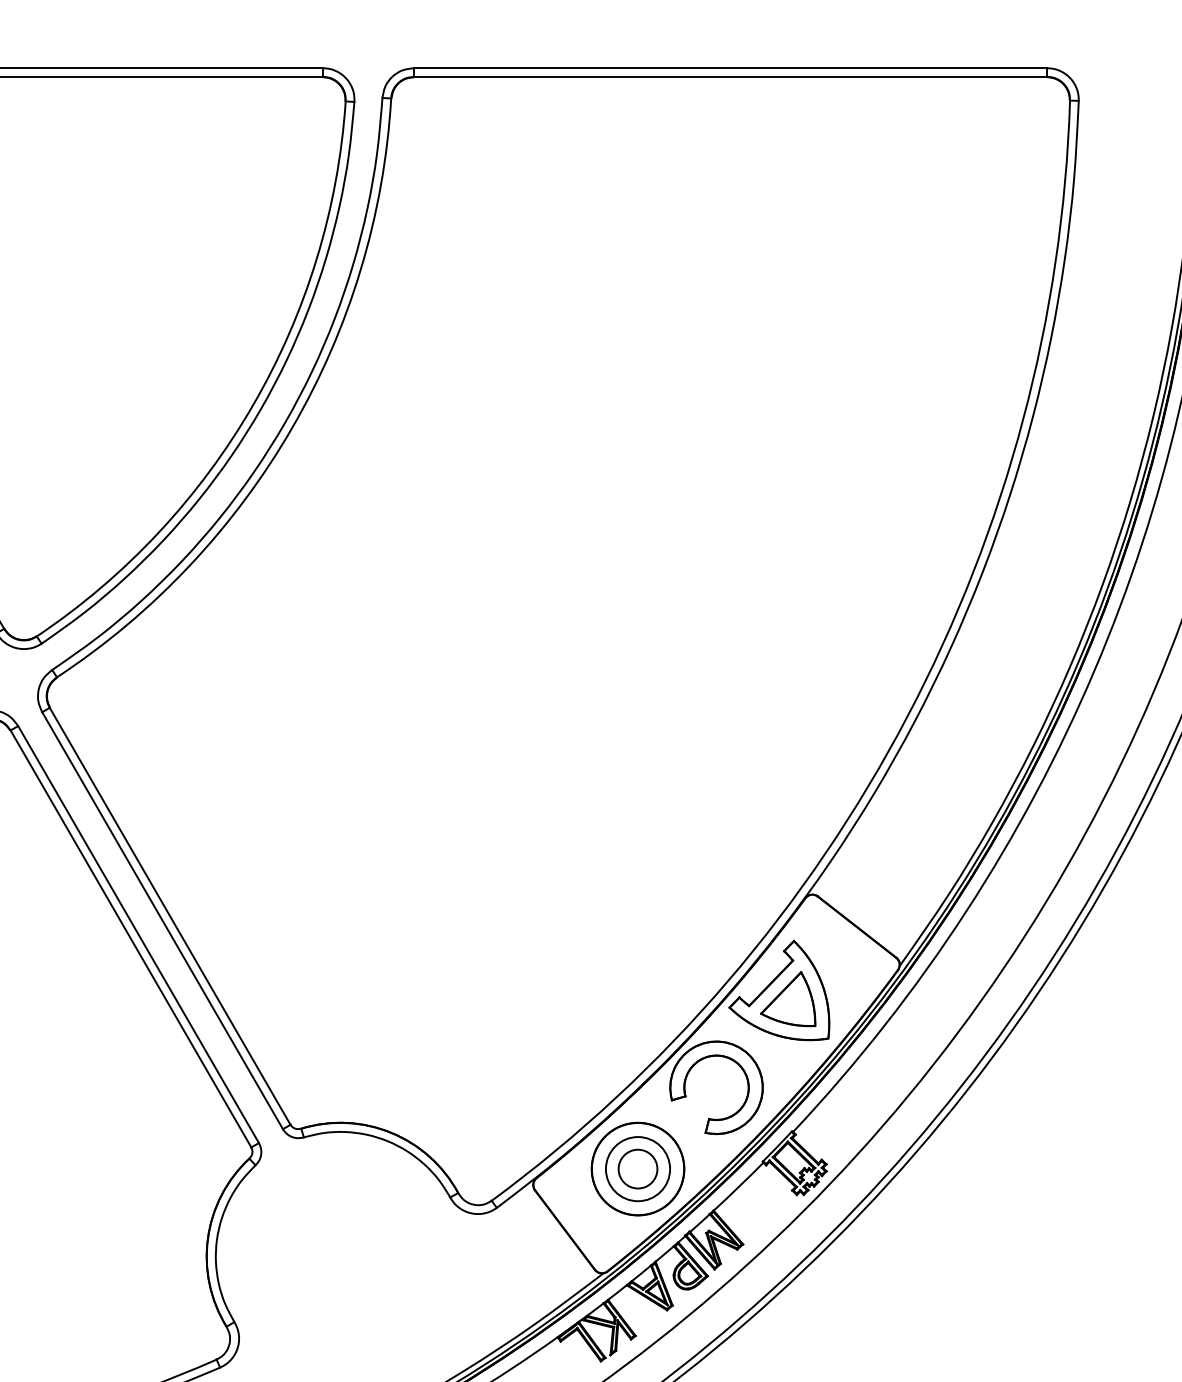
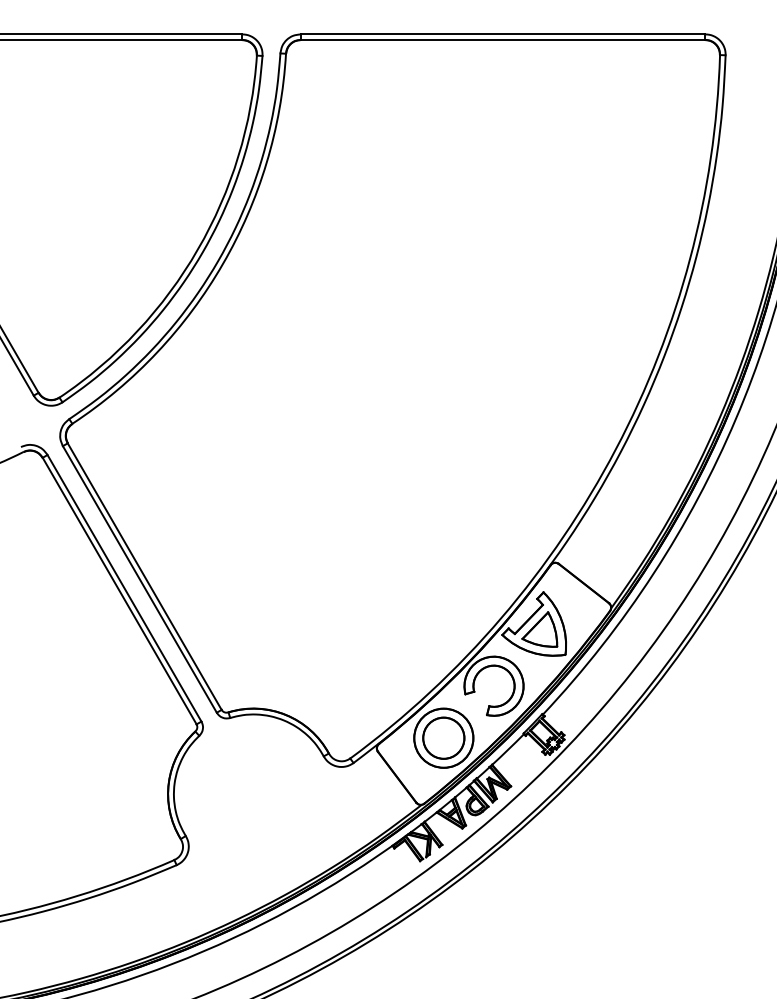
circle: (637, 1167) -> (443, 737), size x1.67

